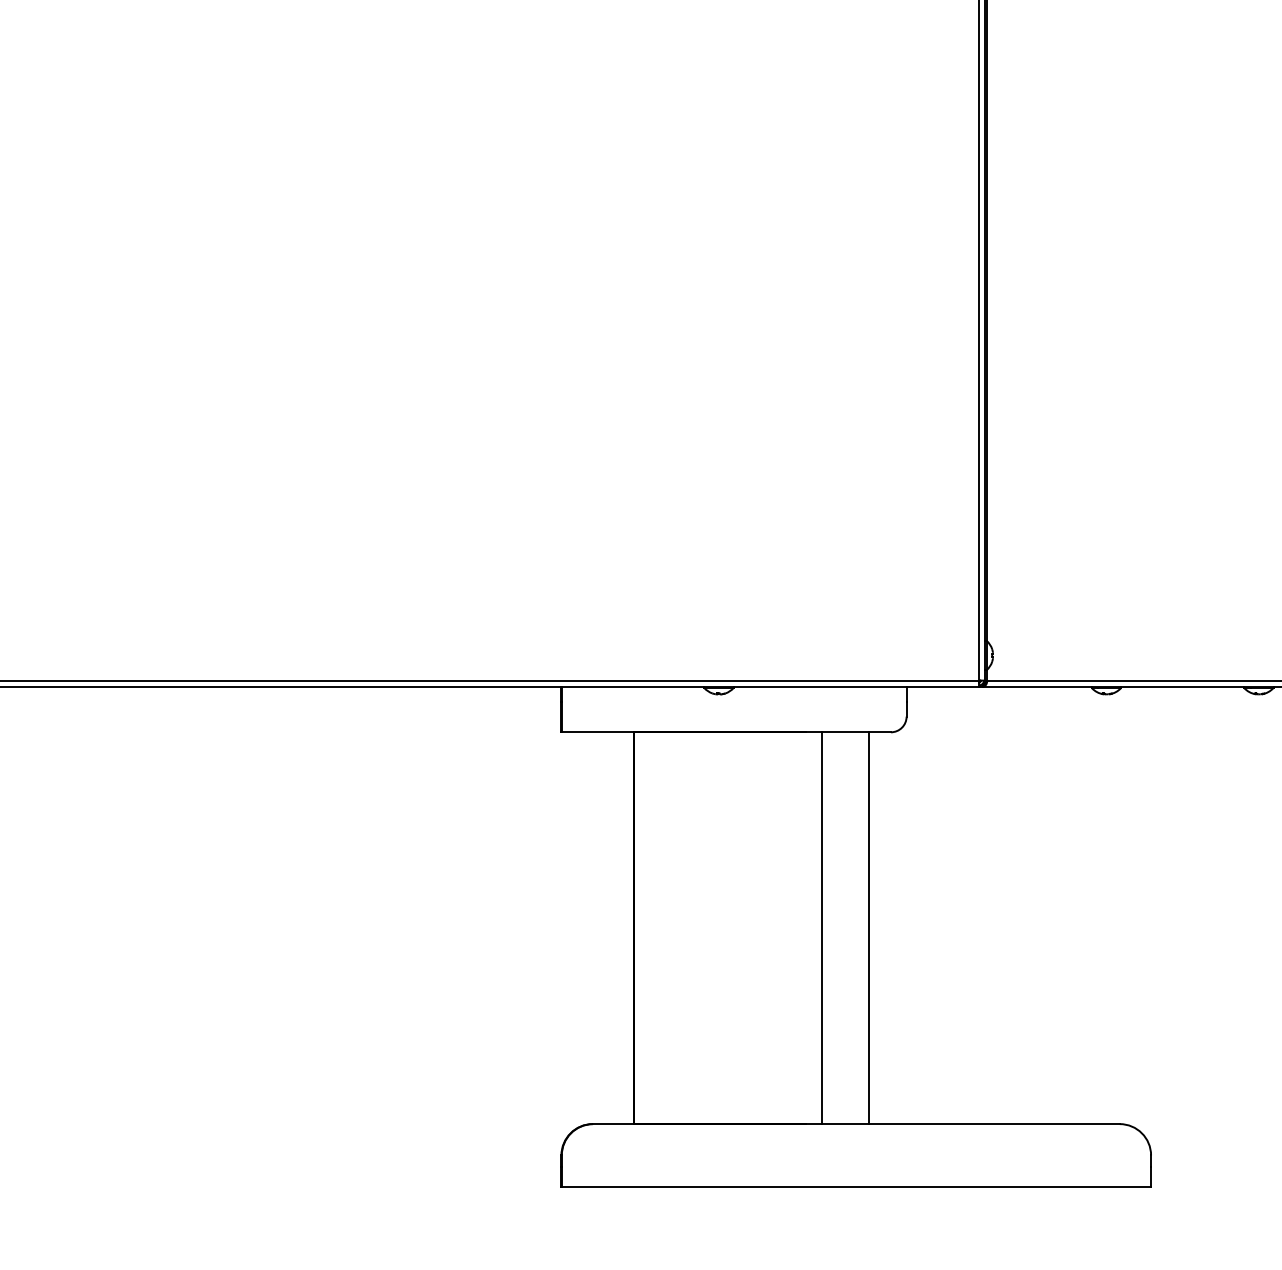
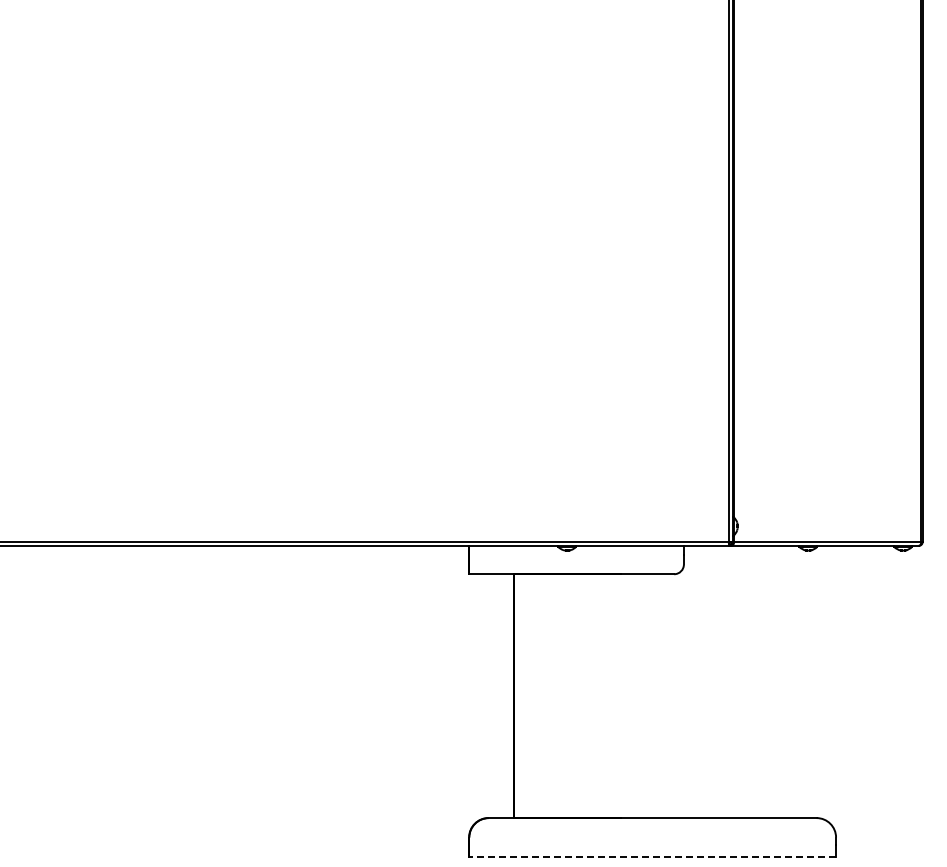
line: (822, 928) -> (631, 696), removed
line: (868, 928) -> (660, 696), removed
line: (856, 1187) -> (652, 857), solid -> dashed

